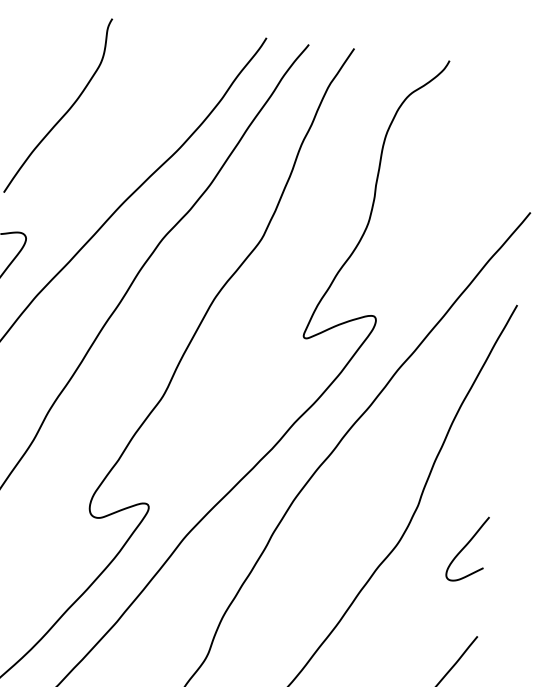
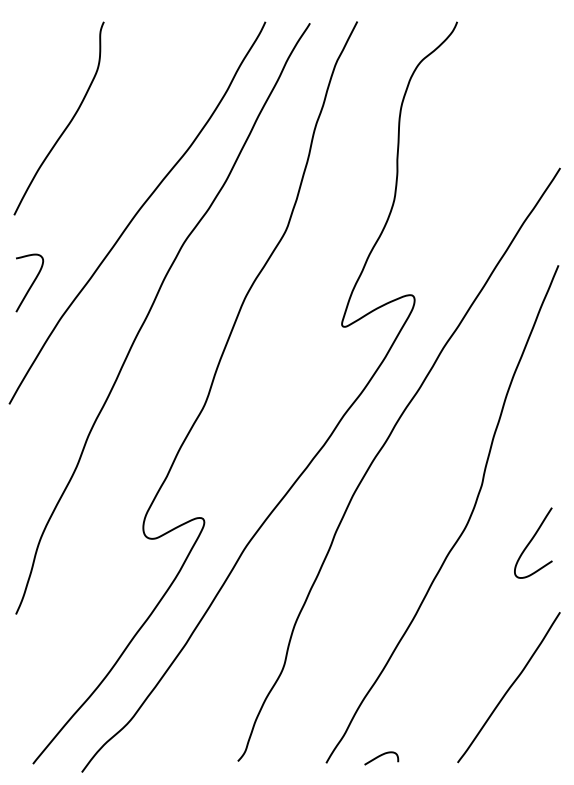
curve: (466, 546) -> (532, 540), moved

